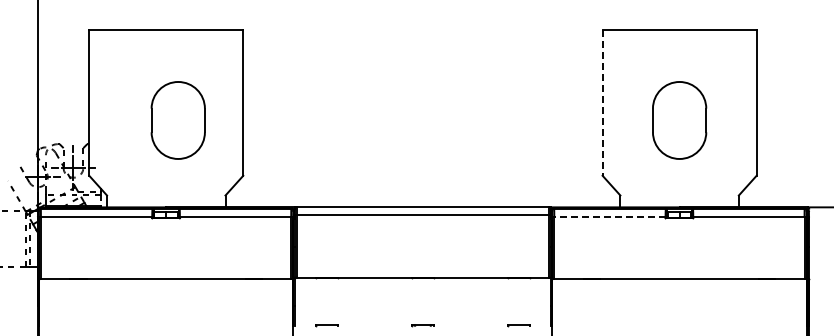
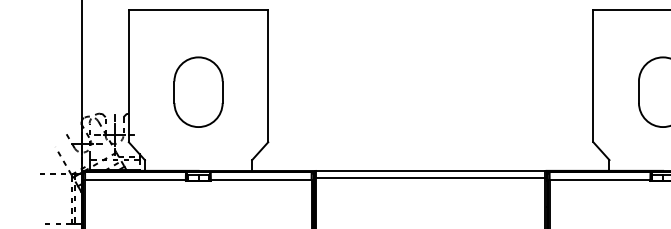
line: (602, 103) -> (593, 76), dashed -> solid
part: (177, 120) -> (197, 92), moved
line: (609, 217) -> (599, 180), dashed -> solid

